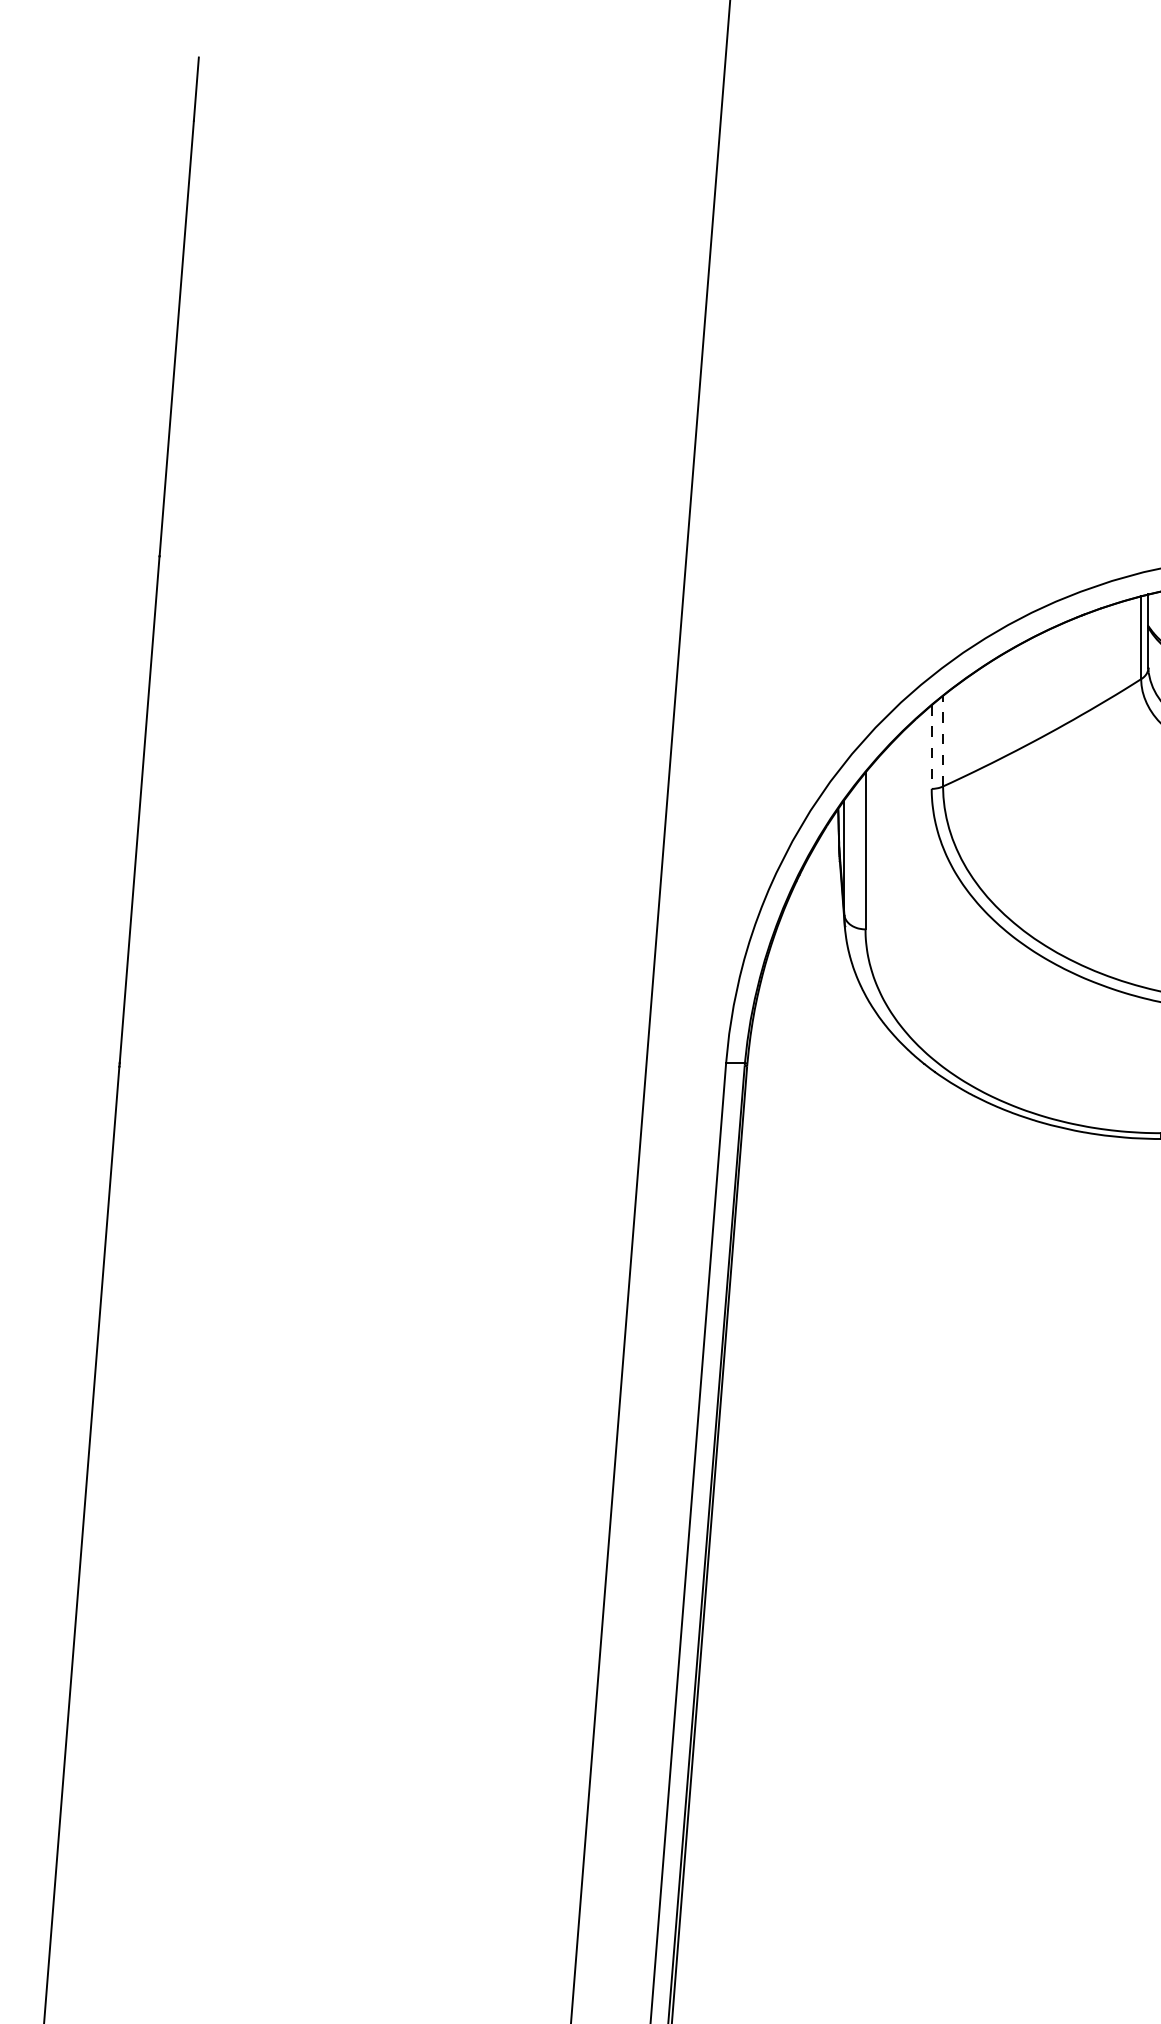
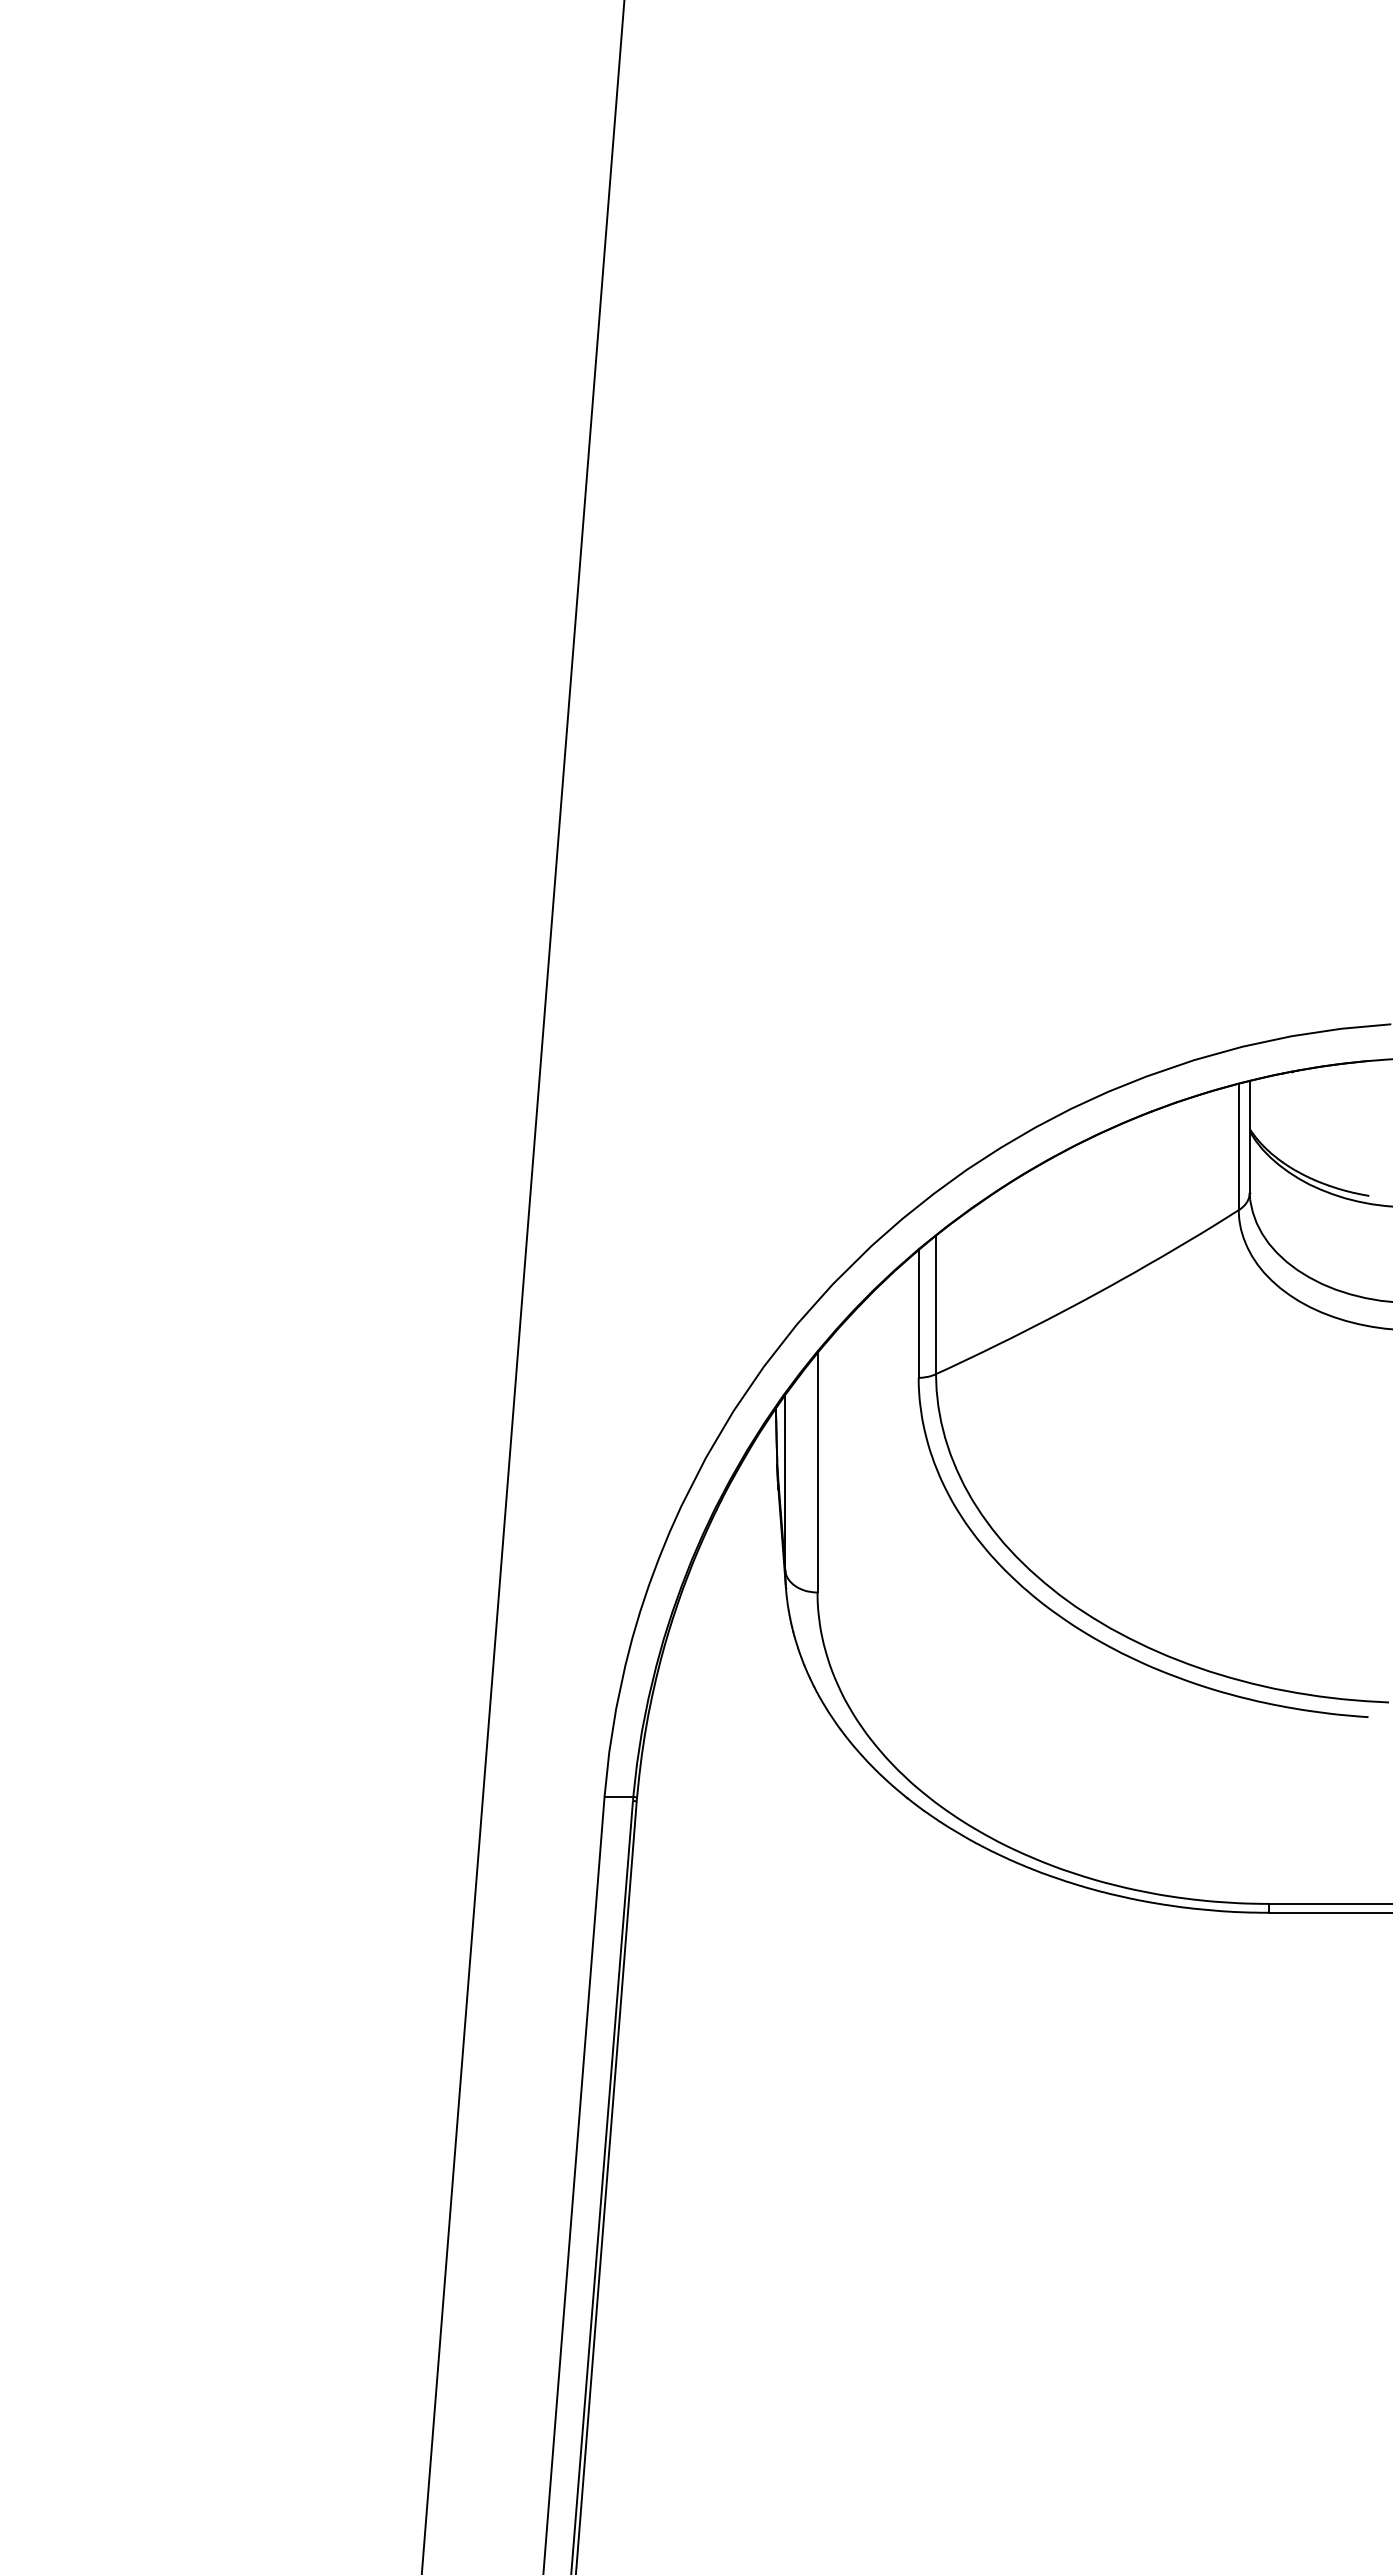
line: (943, 740) -> (936, 1303), dashed -> solid
line: (931, 747) -> (918, 1314), dashed -> solid

